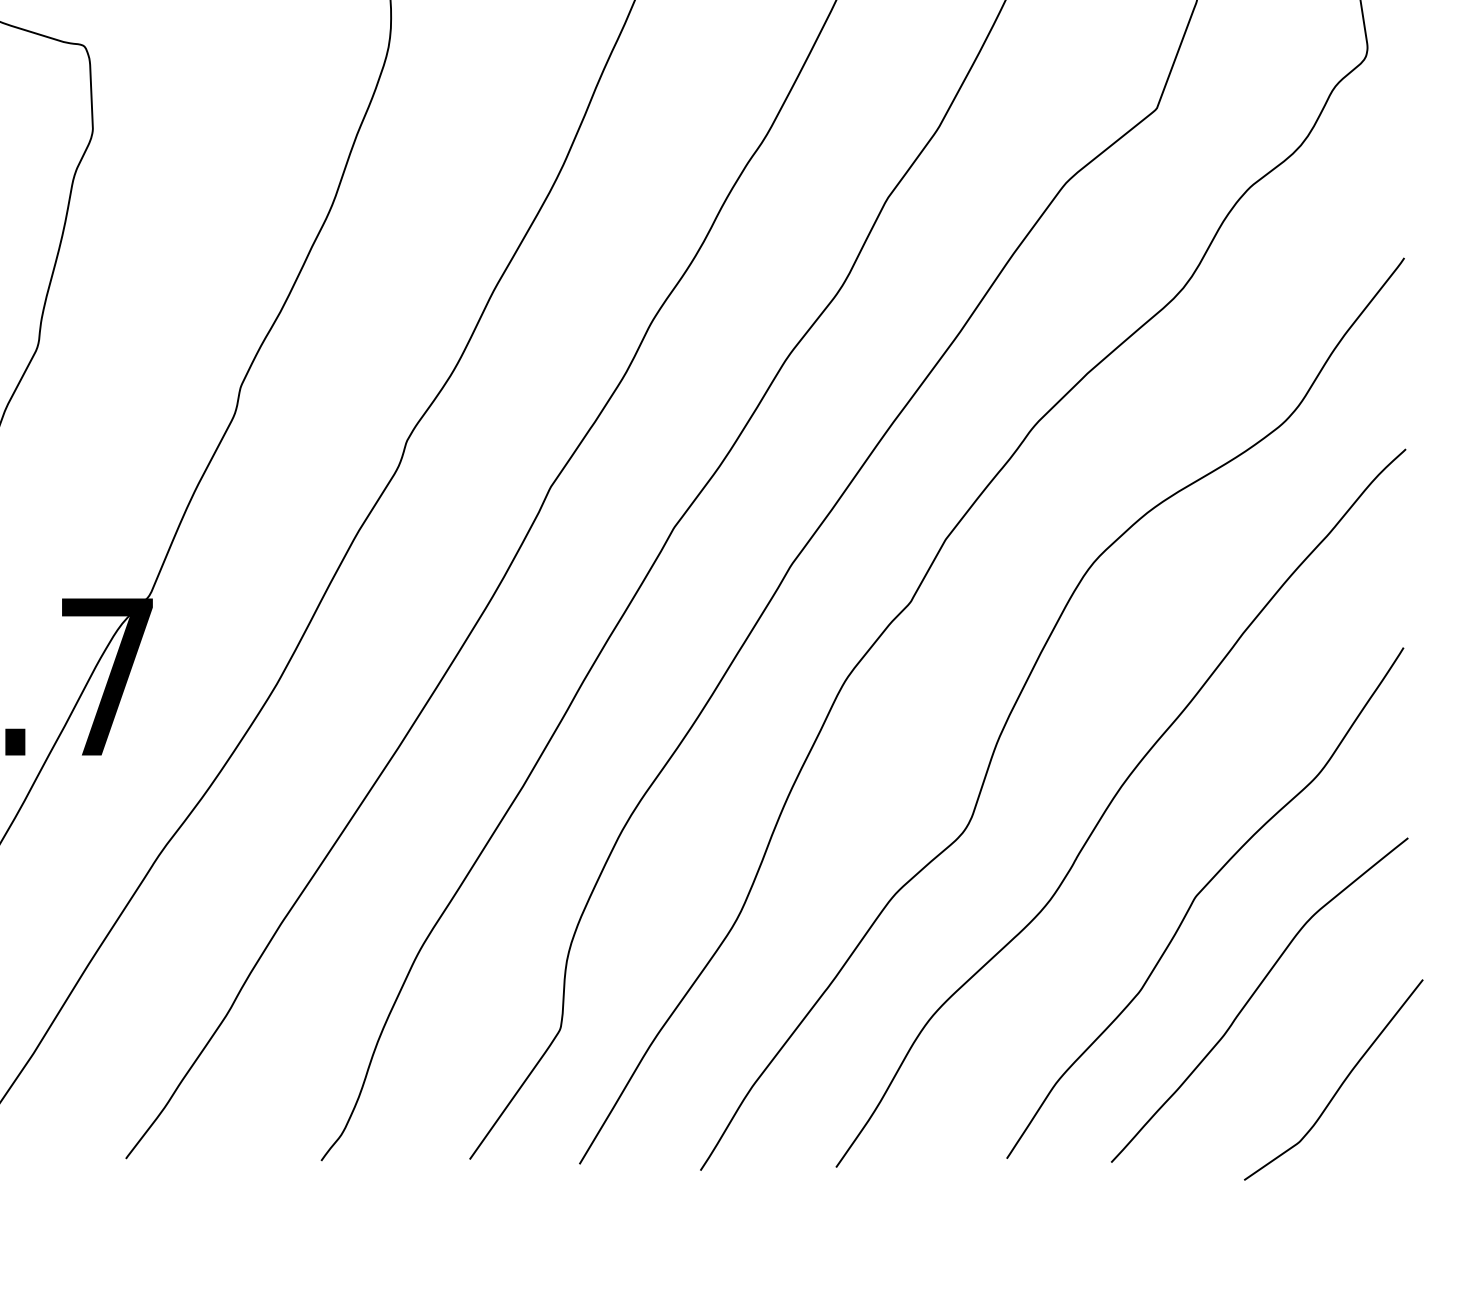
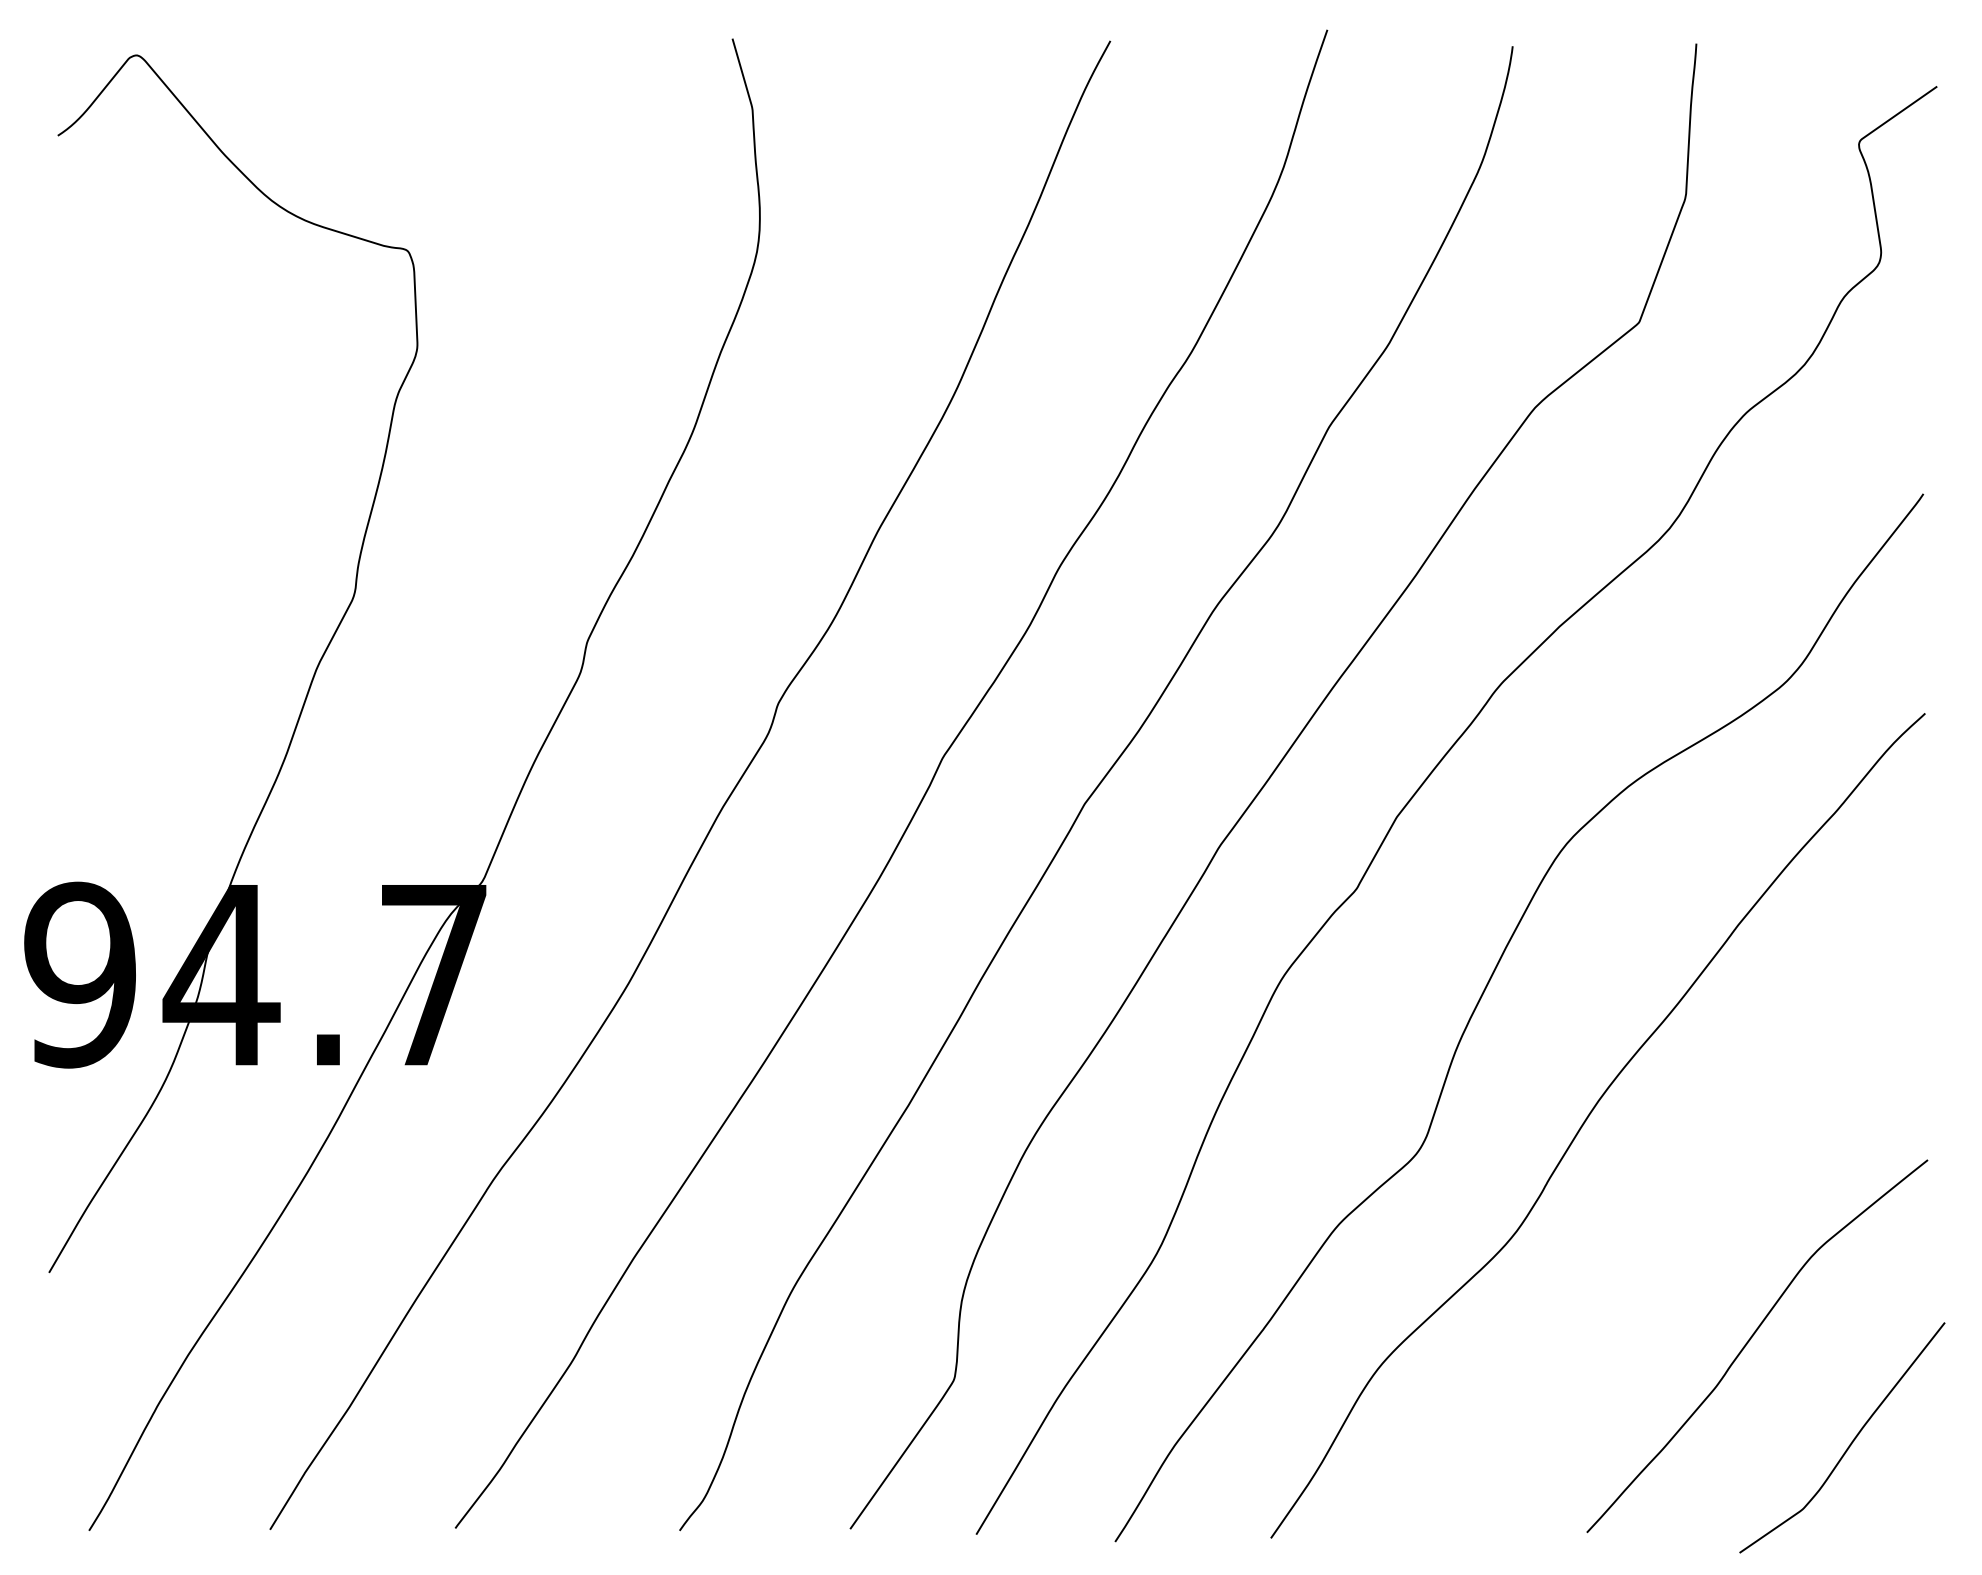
curve: (1198, 895) -> (1686, 1226), removed

